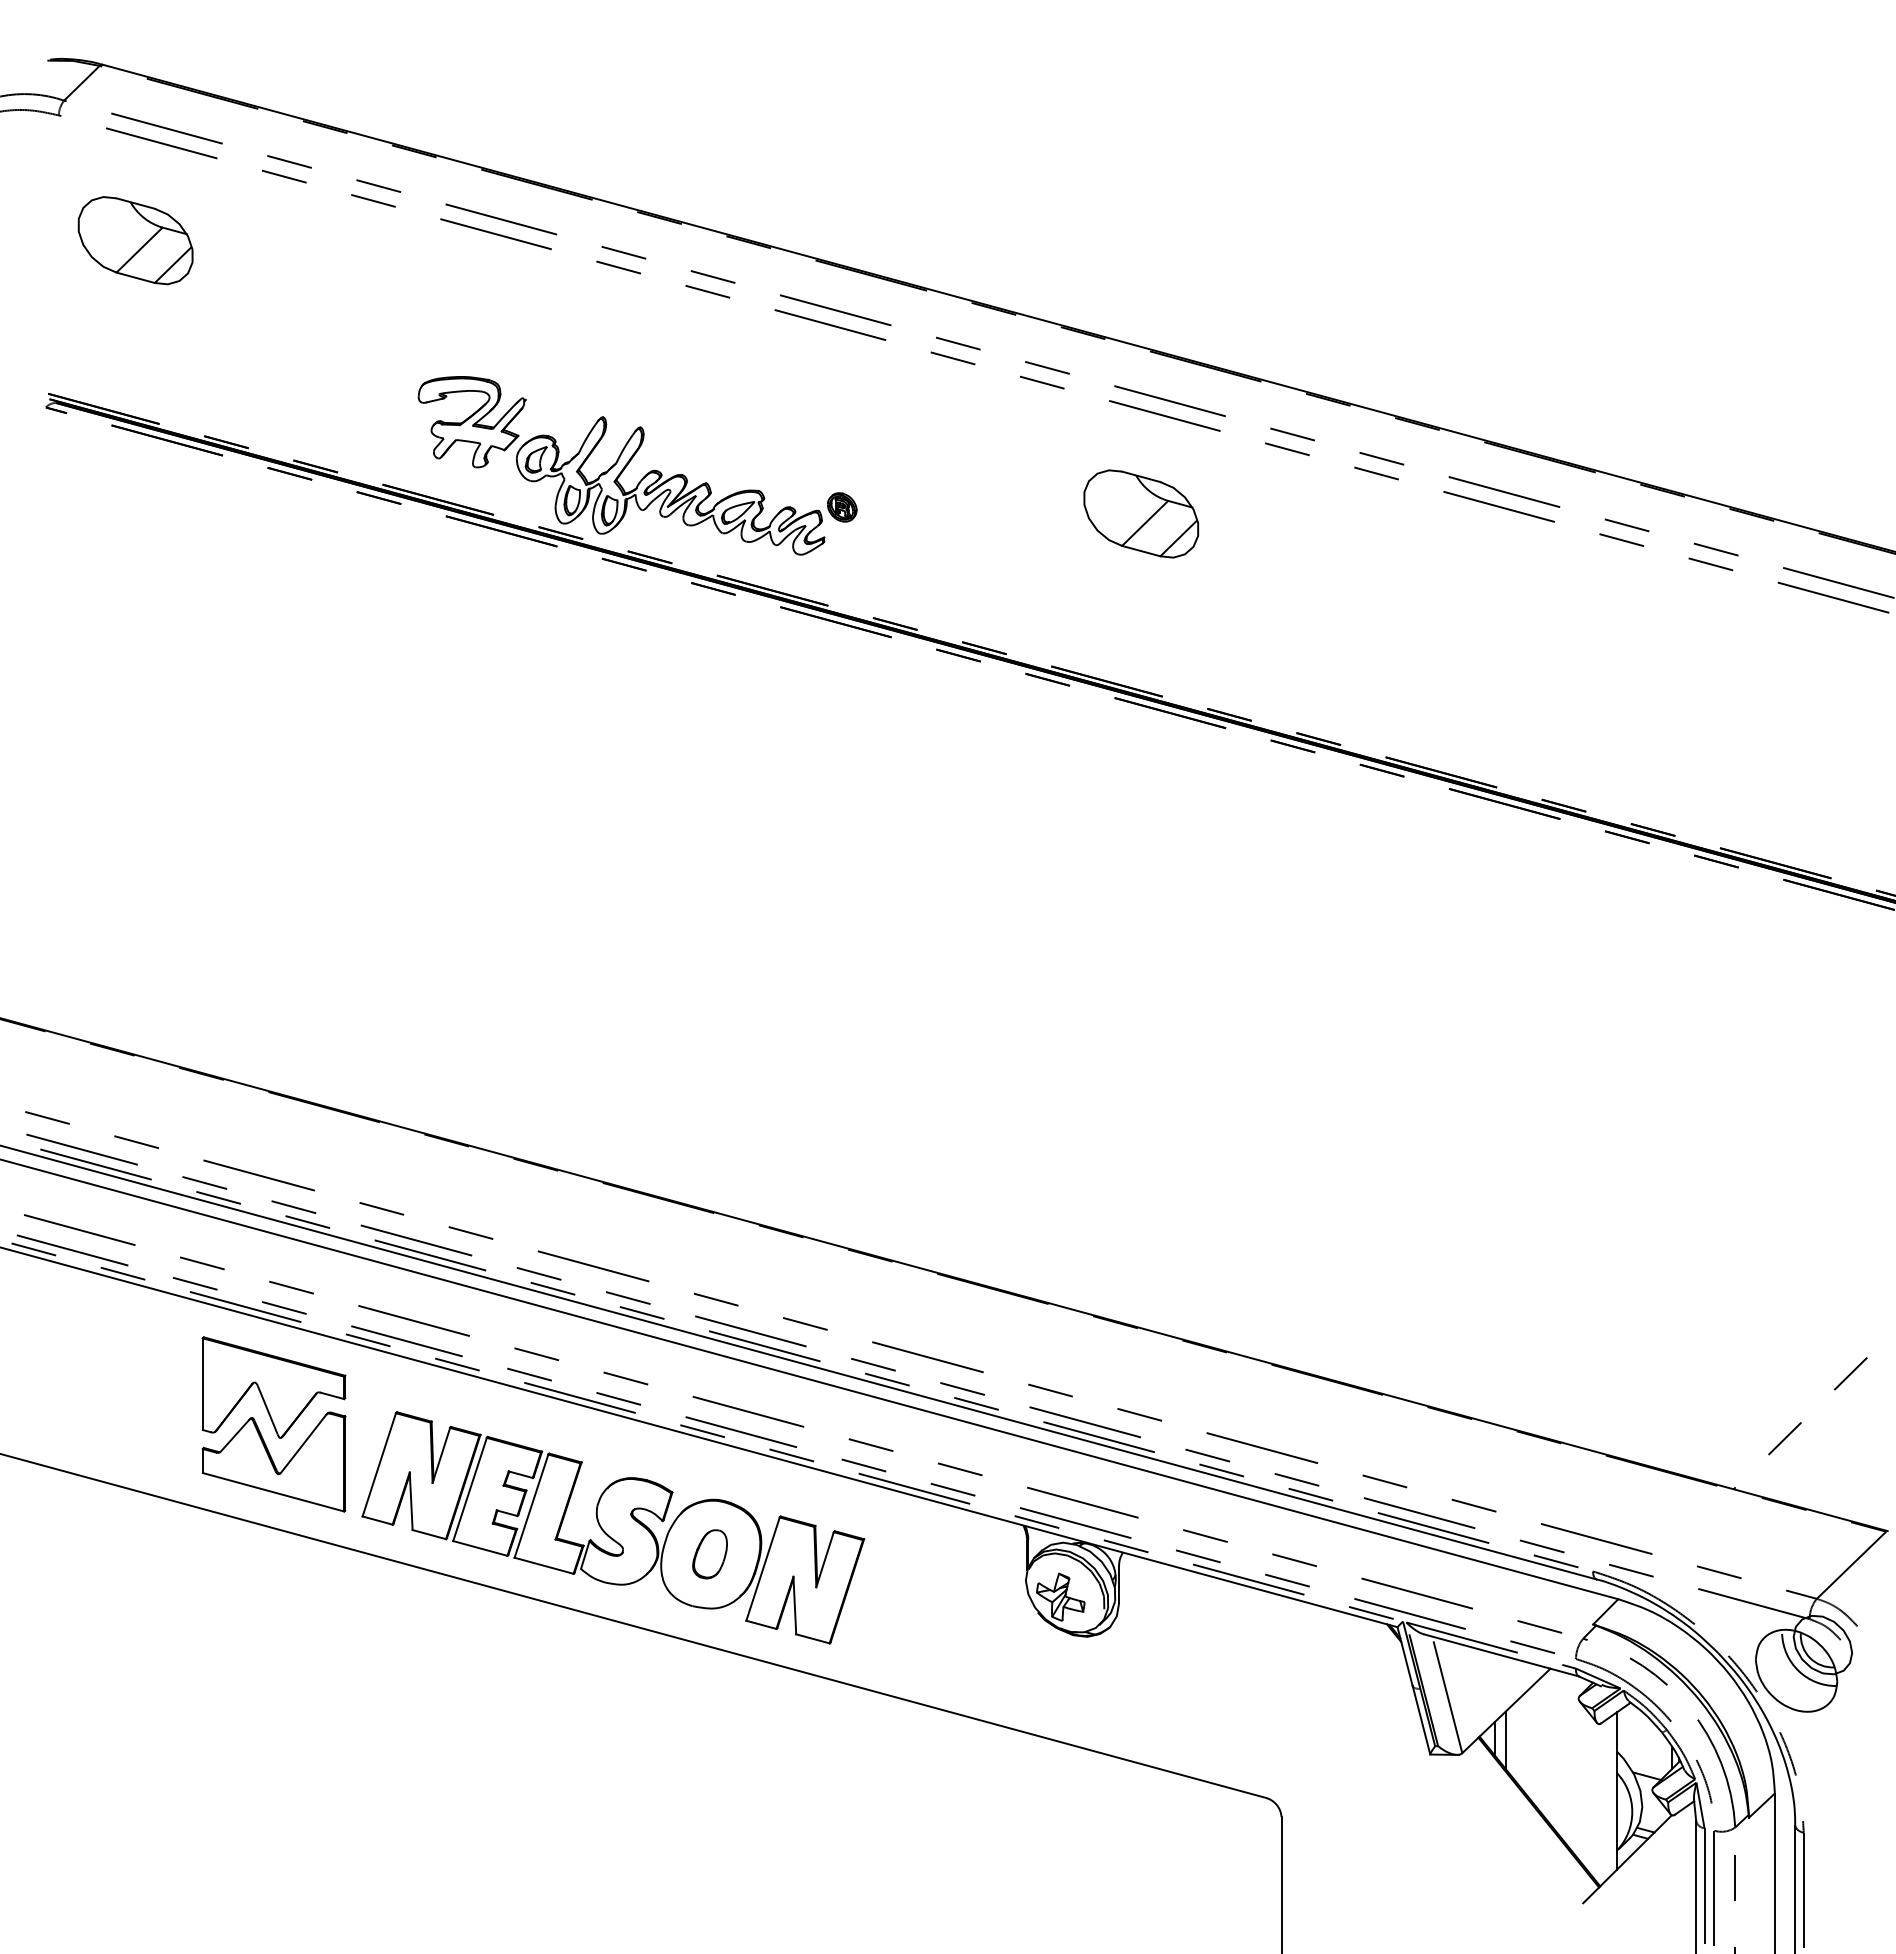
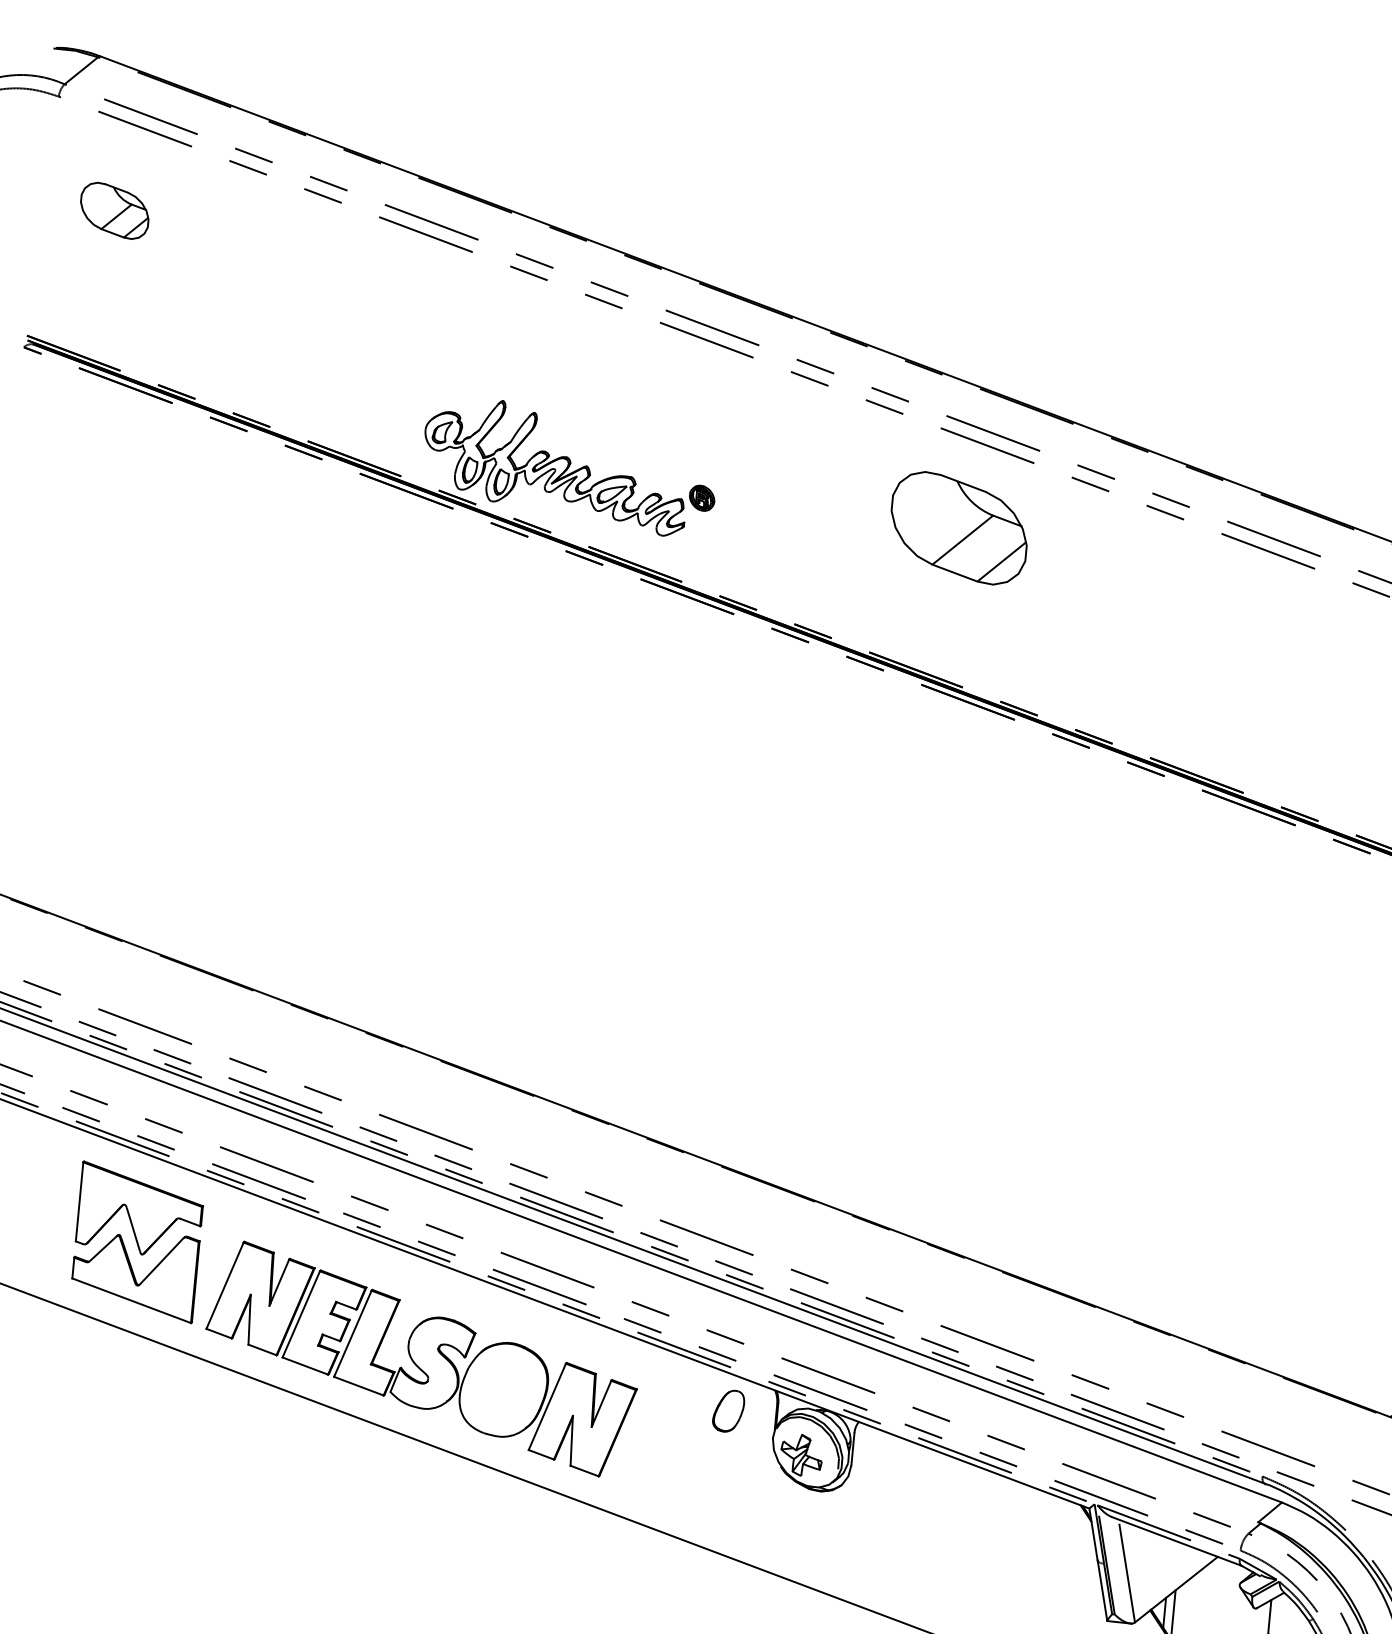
part: (135, 240) -> (114, 210), size x0.7
part: (471, 422) -> (389, 394), removed
part: (1141, 513) -> (959, 527), size x1.4
part: (709, 1554) -> (728, 1411), moved

